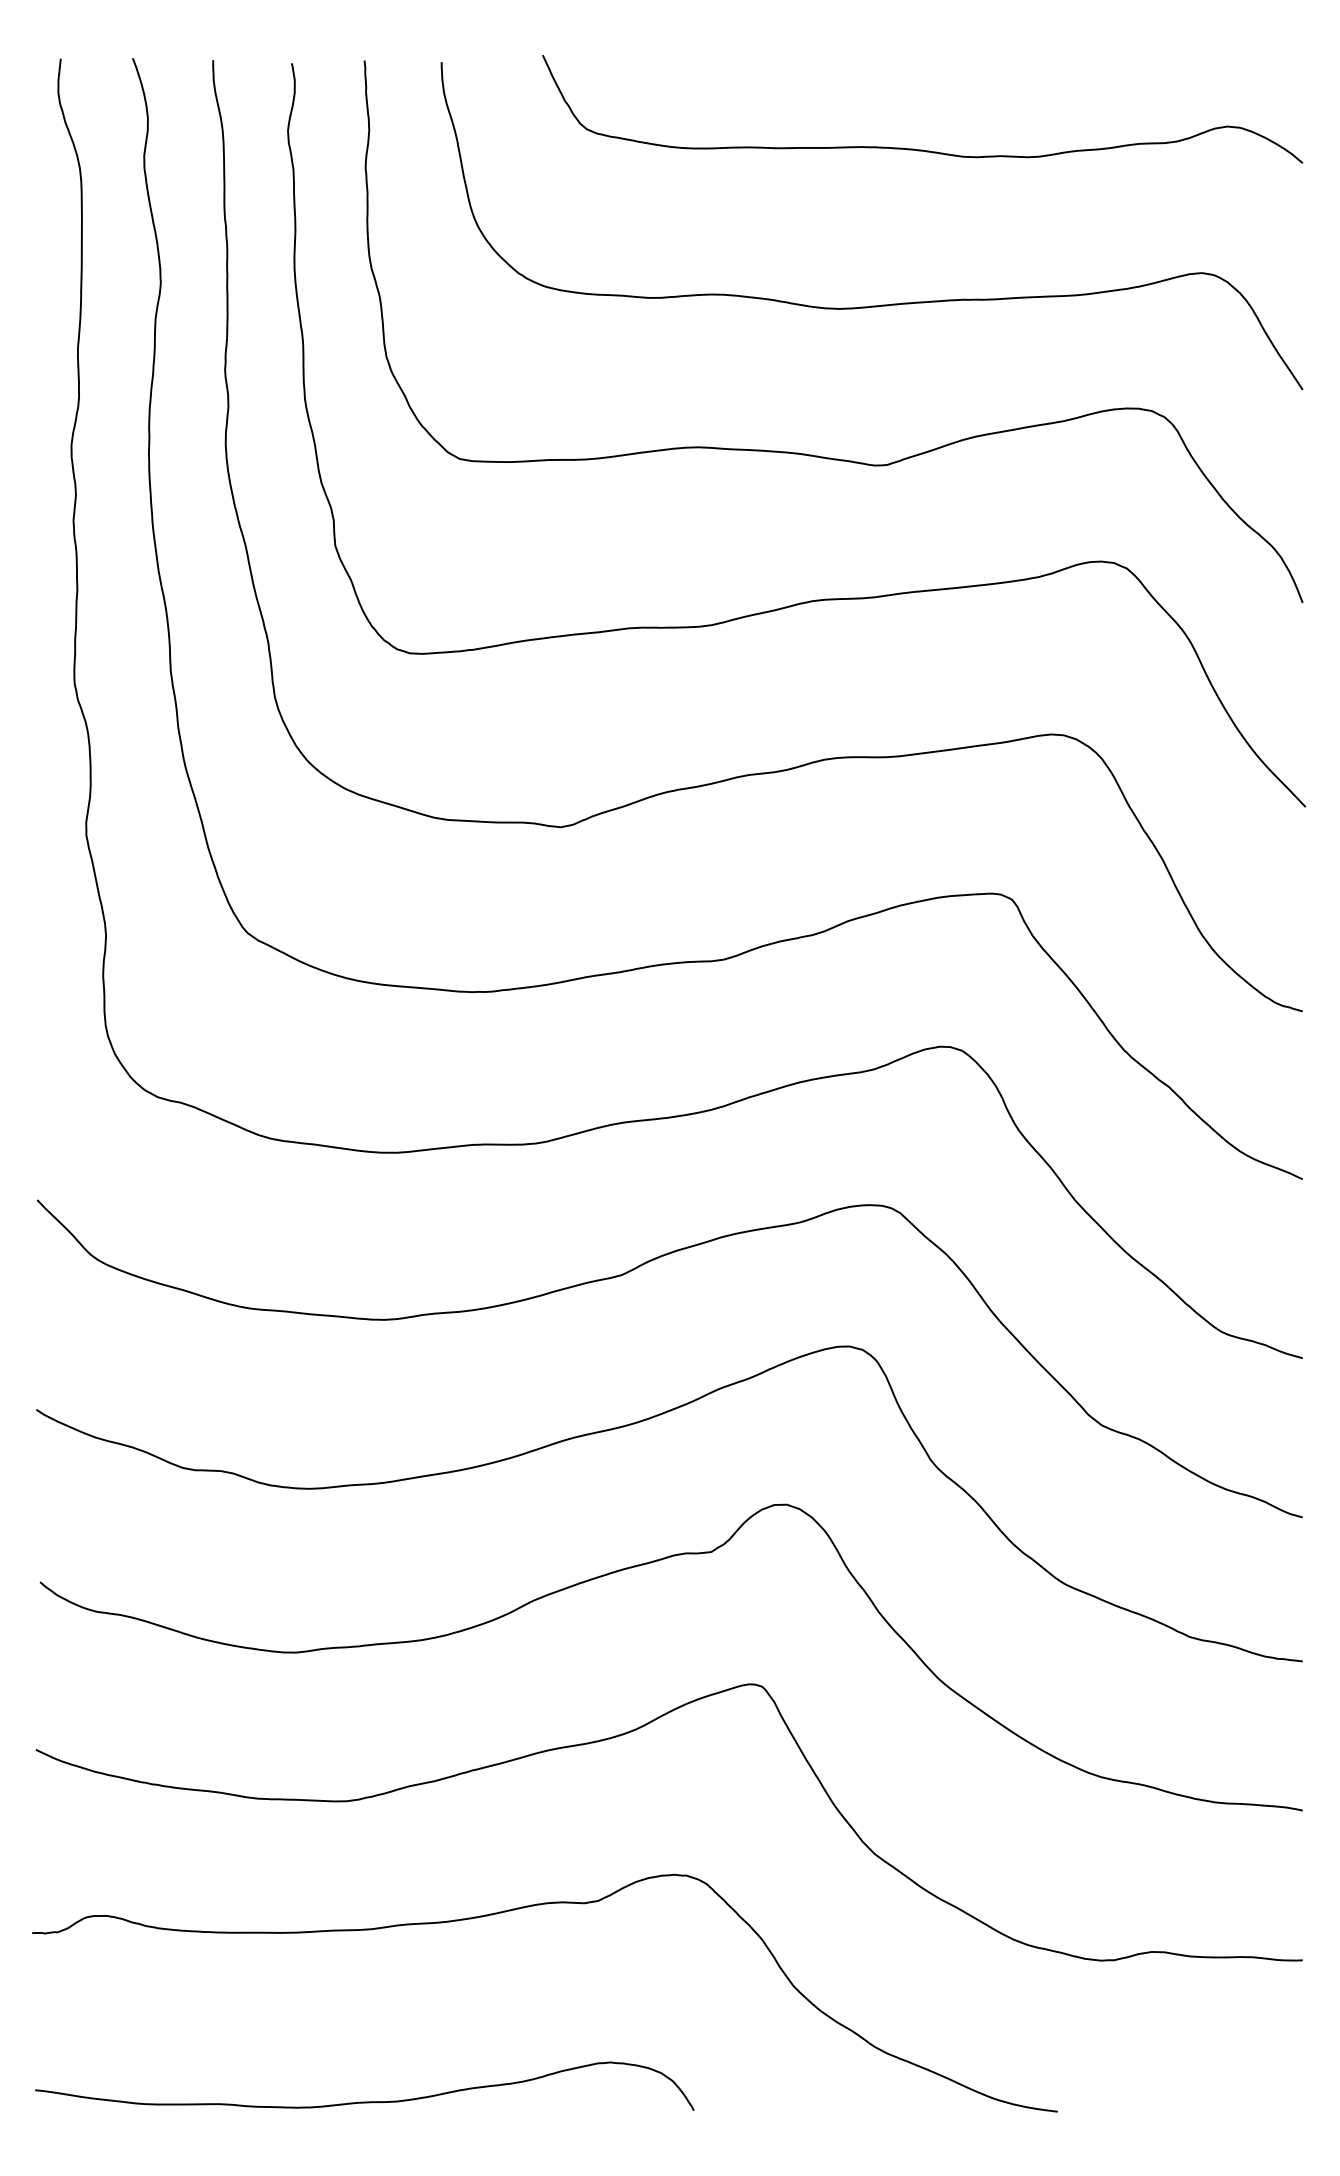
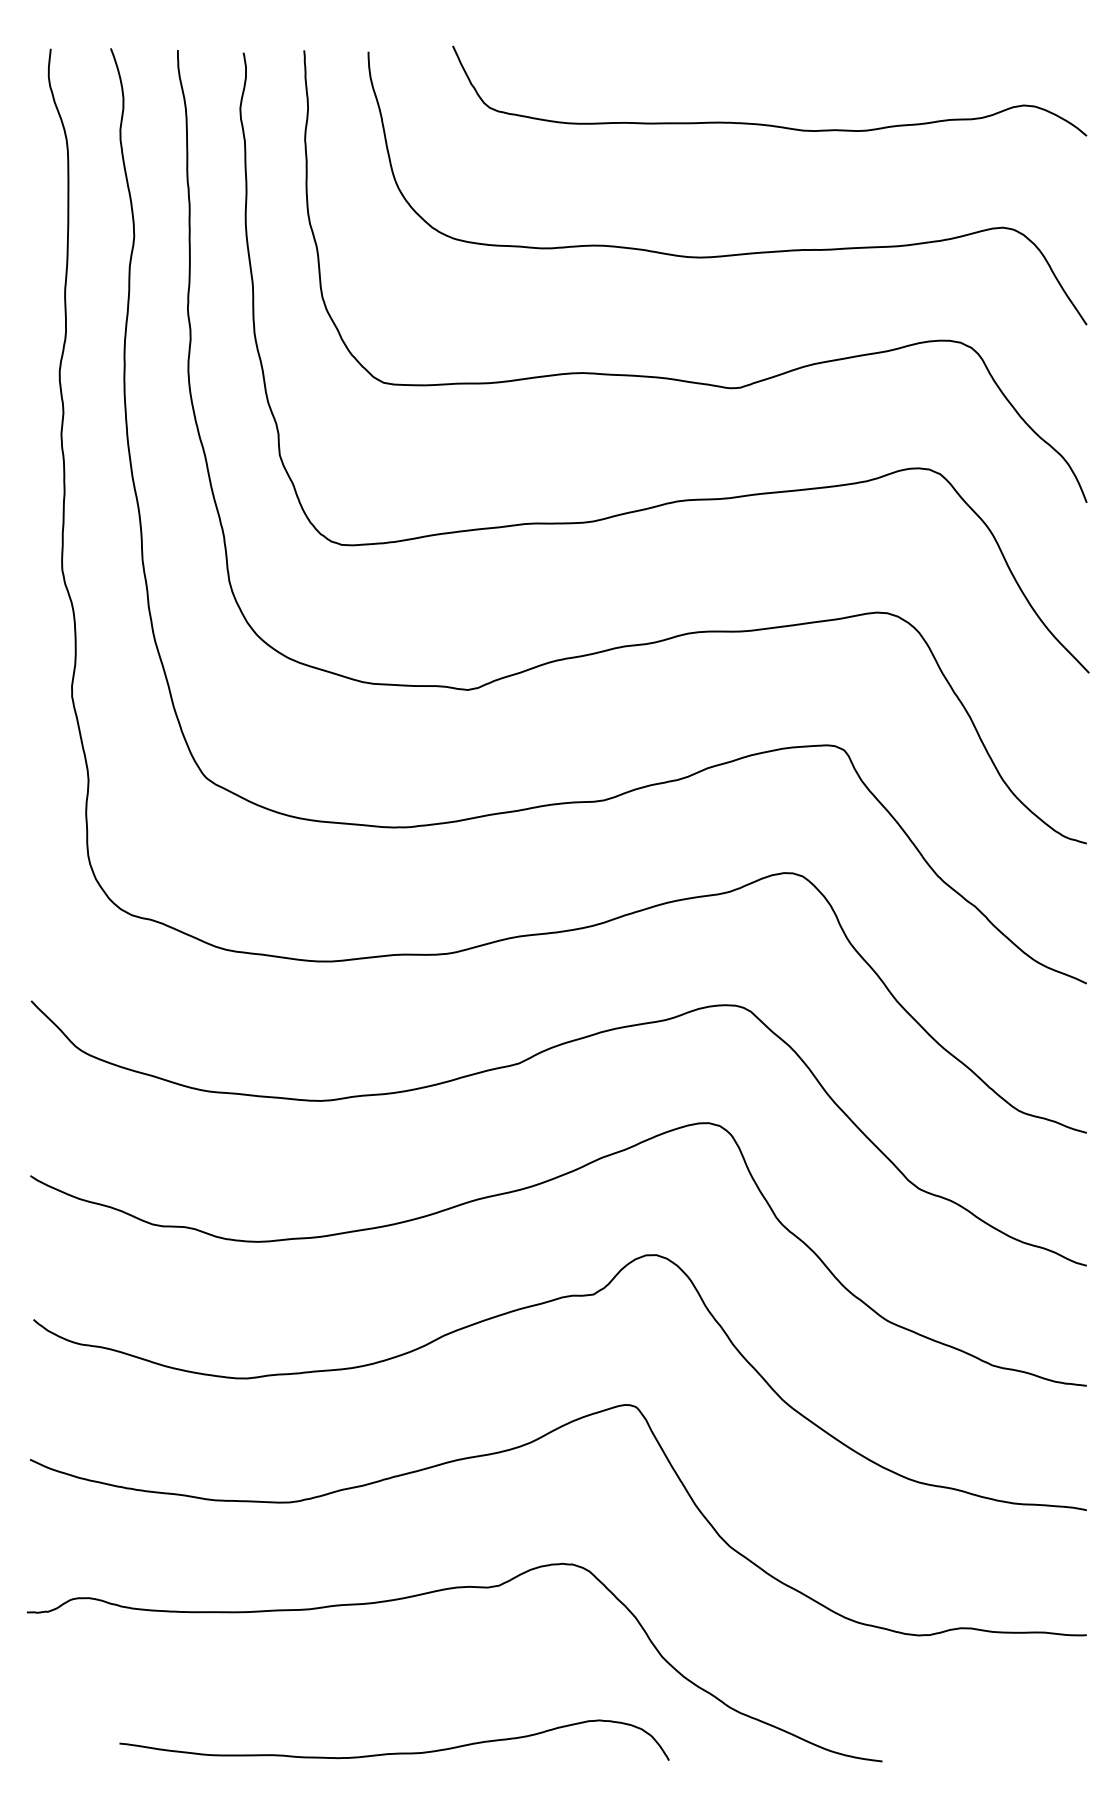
curve: (364, 2101) -> (394, 1752), moved

